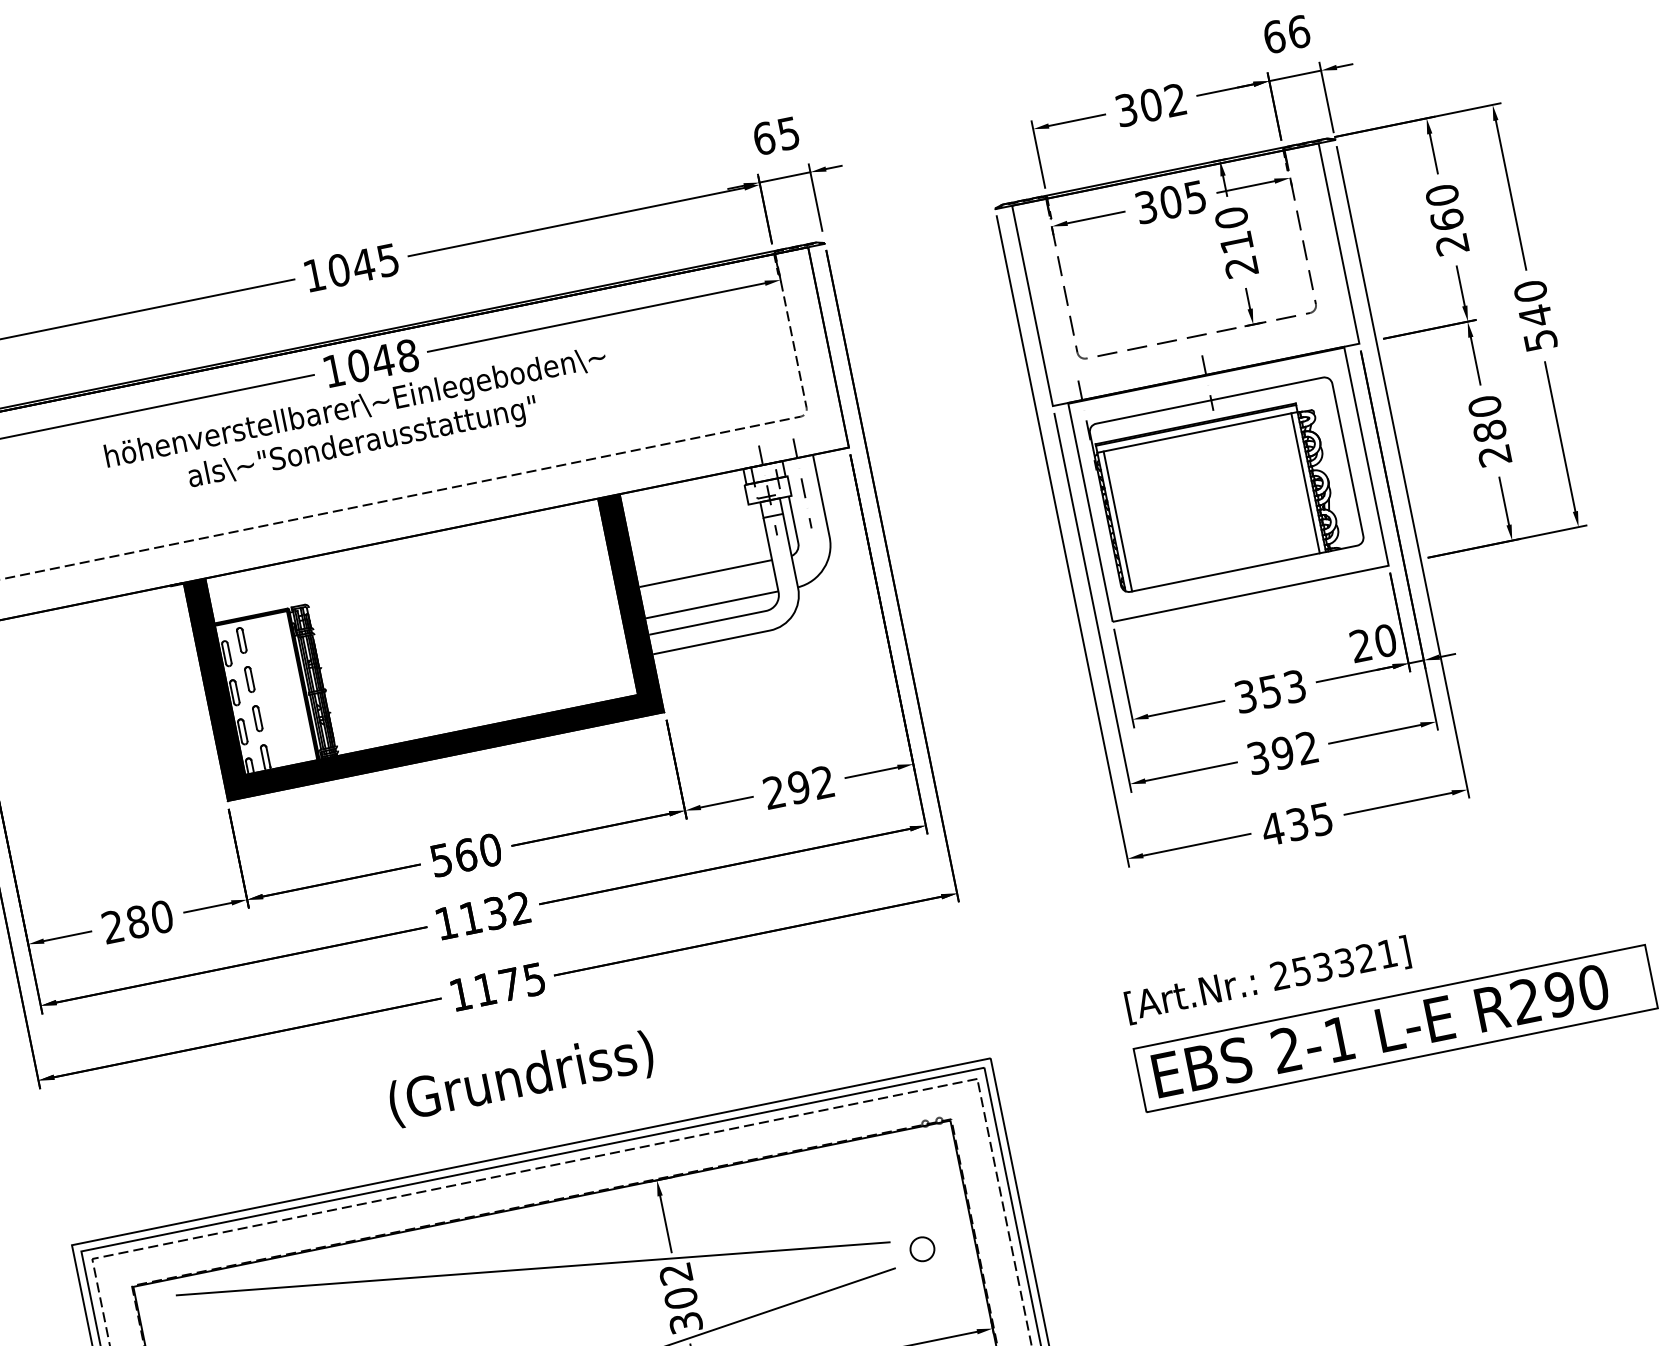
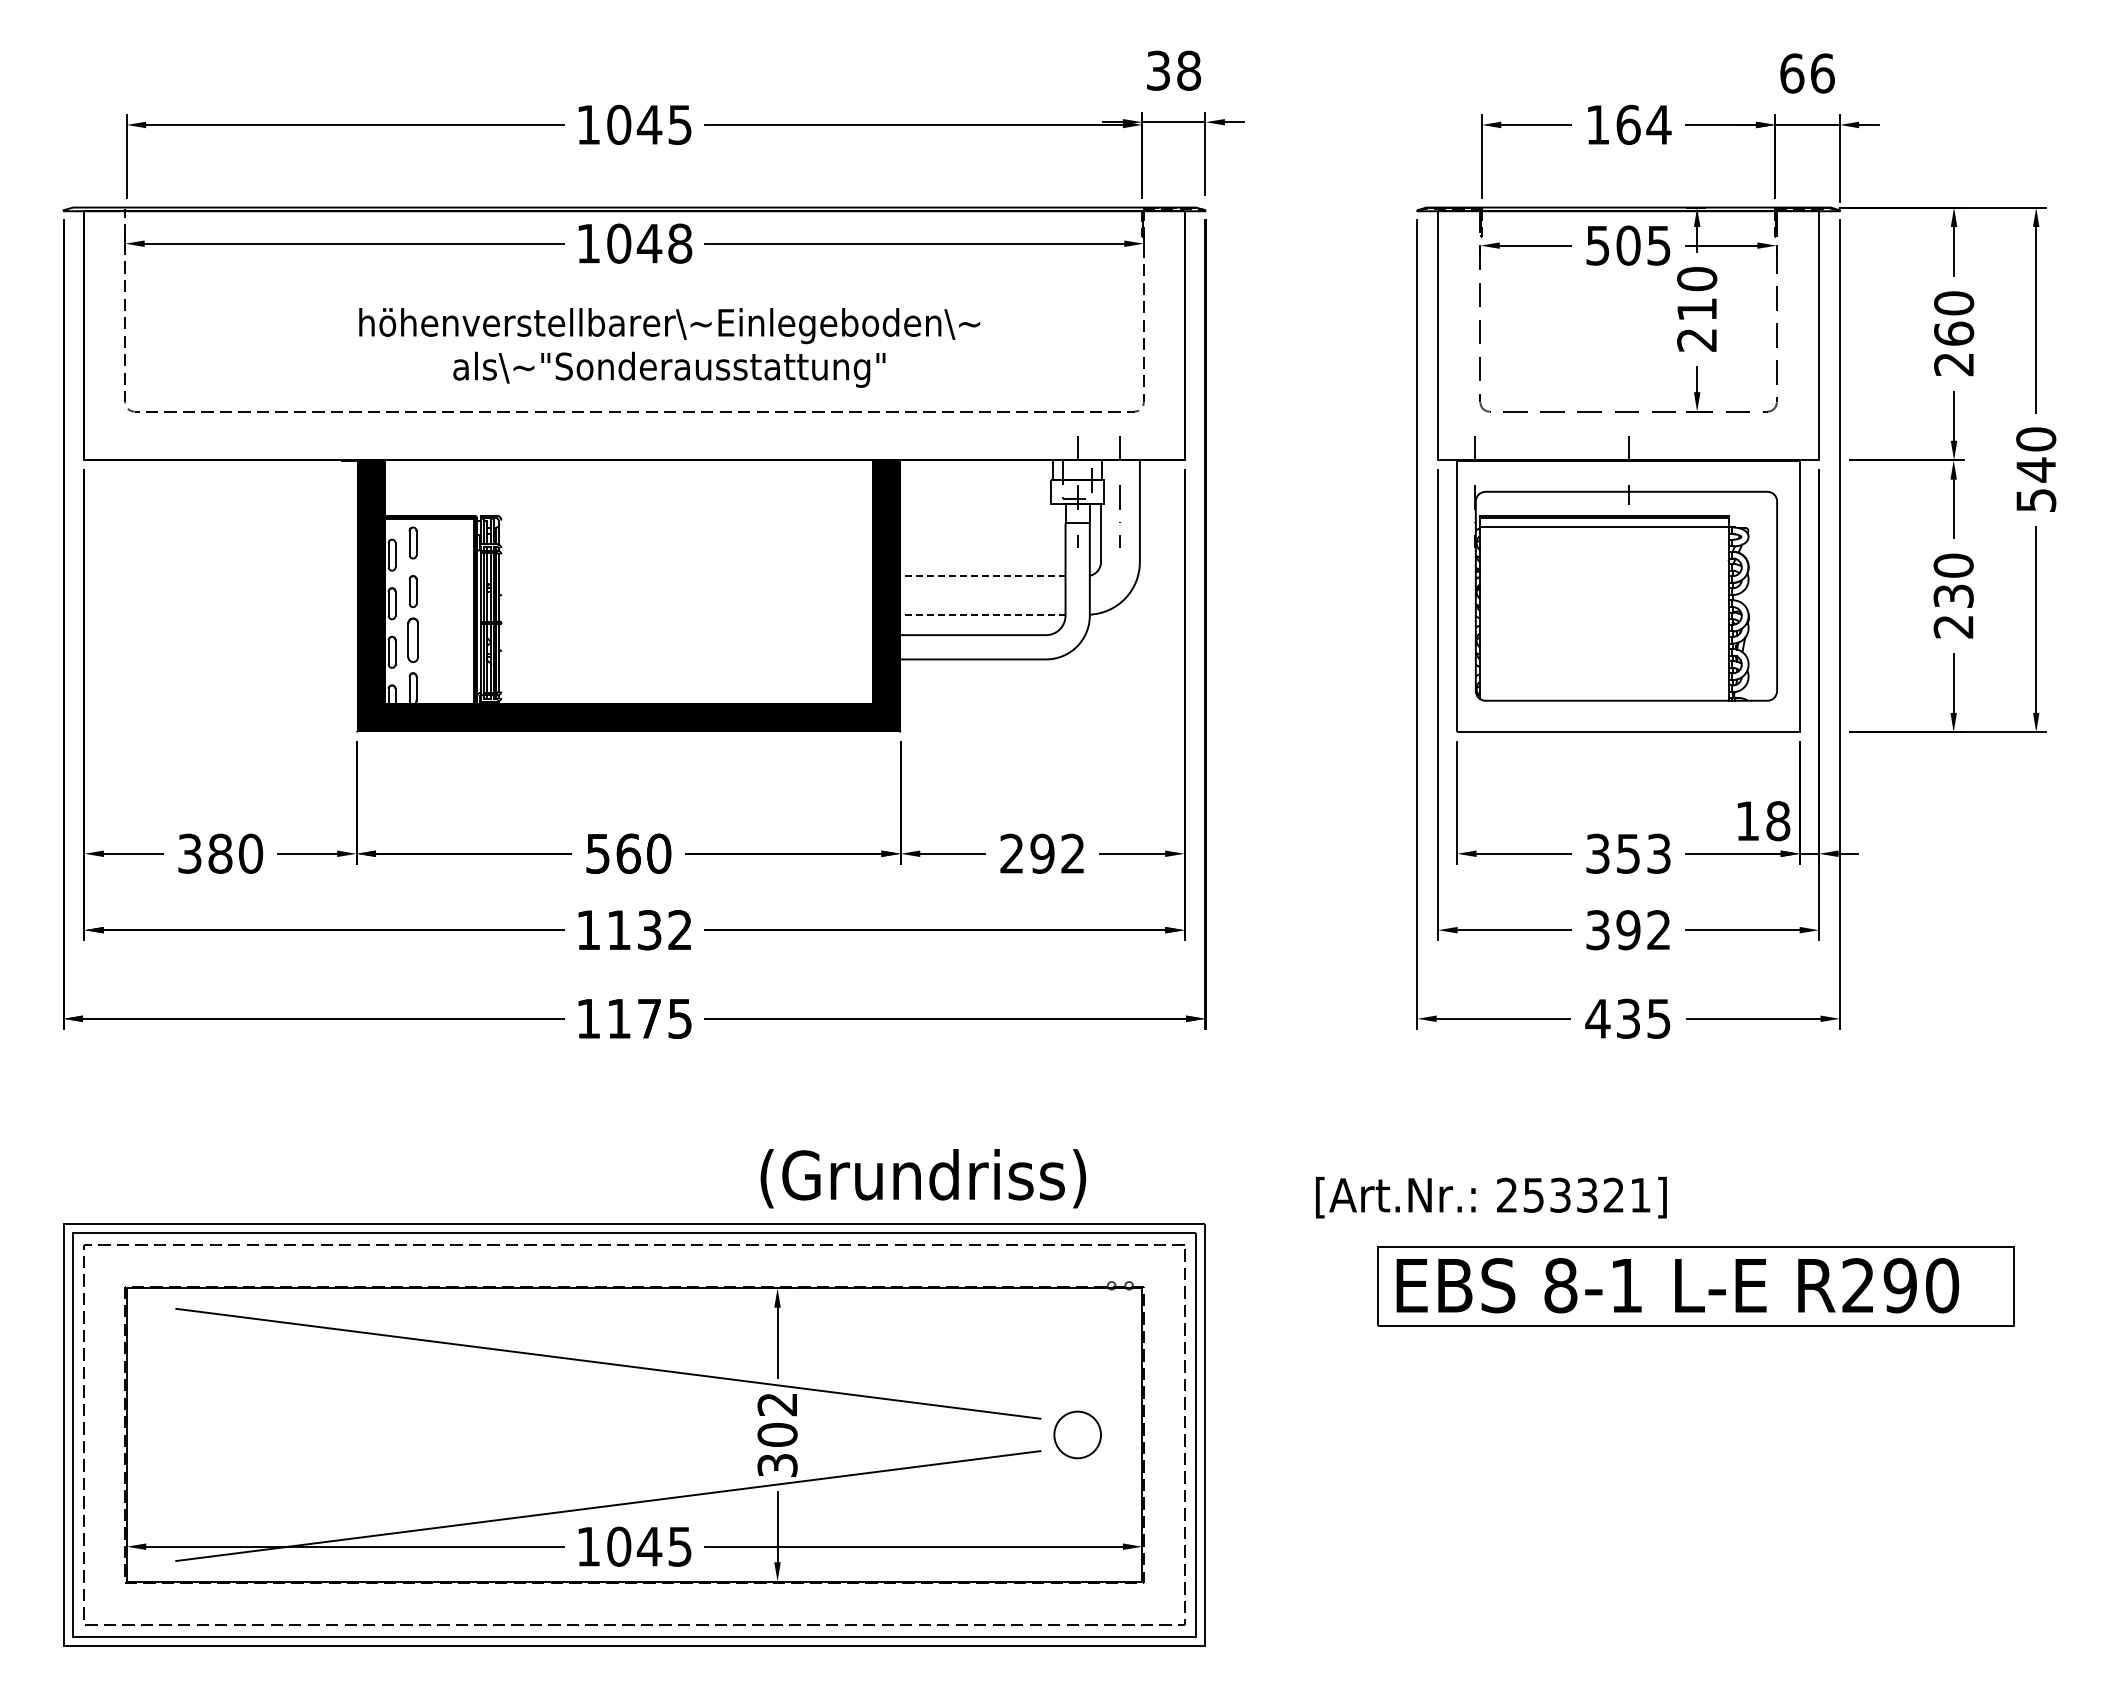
text: (1151, 104) -> (1628, 124), 302 -> 164
text: (776, 135) -> (1173, 70), 65 -> 38
text: (1146, 207) -> (1598, 245), 305 -> 505
text: (359, 425) -> (669, 347), moved
text: (1489, 431) -> (1953, 596), 280 -> 230
line: (1305, 483) -> (1720, 613), removed
line: (1117, 521) -> (1487, 613), removed
line: (705, 573) -> (982, 575), solid -> dashed
line: (711, 604) -> (982, 614), solid -> dashed
text: (1373, 643) -> (1763, 821), 20 -> 18
part: (257, 718) -> (412, 639), size x1.4
text: (112, 926) -> (189, 853), 280 -> 380
text: (1268, 980) -> (1491, 1197), moved
text: (1286, 1049) -> (1560, 1285), 2-1 -> 8-1
text: (521, 1079) -> (923, 1178), moved
circle: (922, 1248) -> (1077, 1434), size x1.6

